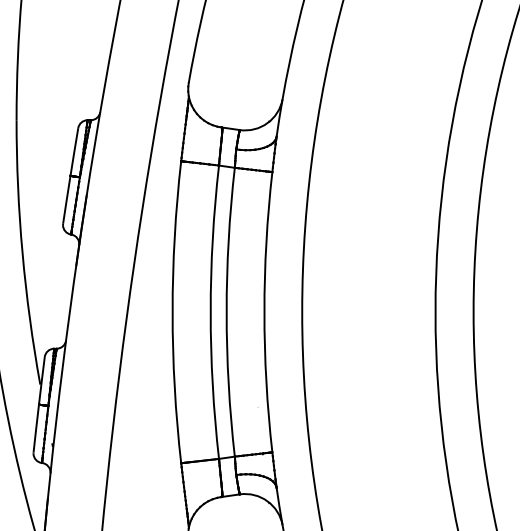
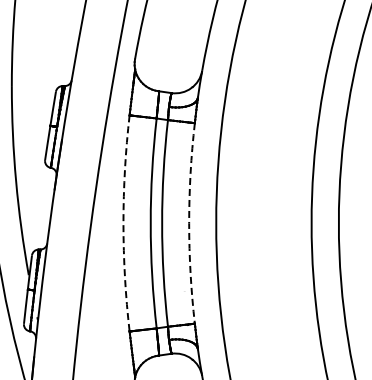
arc: (172, 312) -> (123, 223), solid -> dashed
arc: (264, 312) -> (189, 223), solid -> dashed

